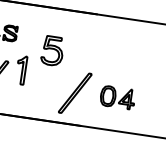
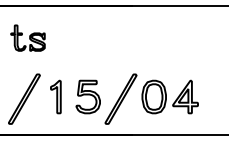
part: (52, 50) -> (87, 96), moved
part: (21, 69) -> (55, 96), moved
part: (117, 97) -> (169, 96), size x1.43

